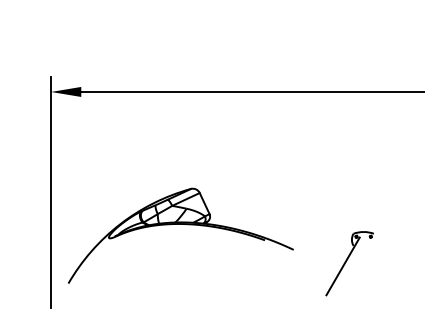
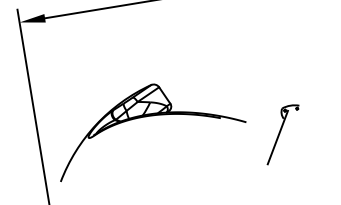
part: (349, 263) -> (282, 134), moved

